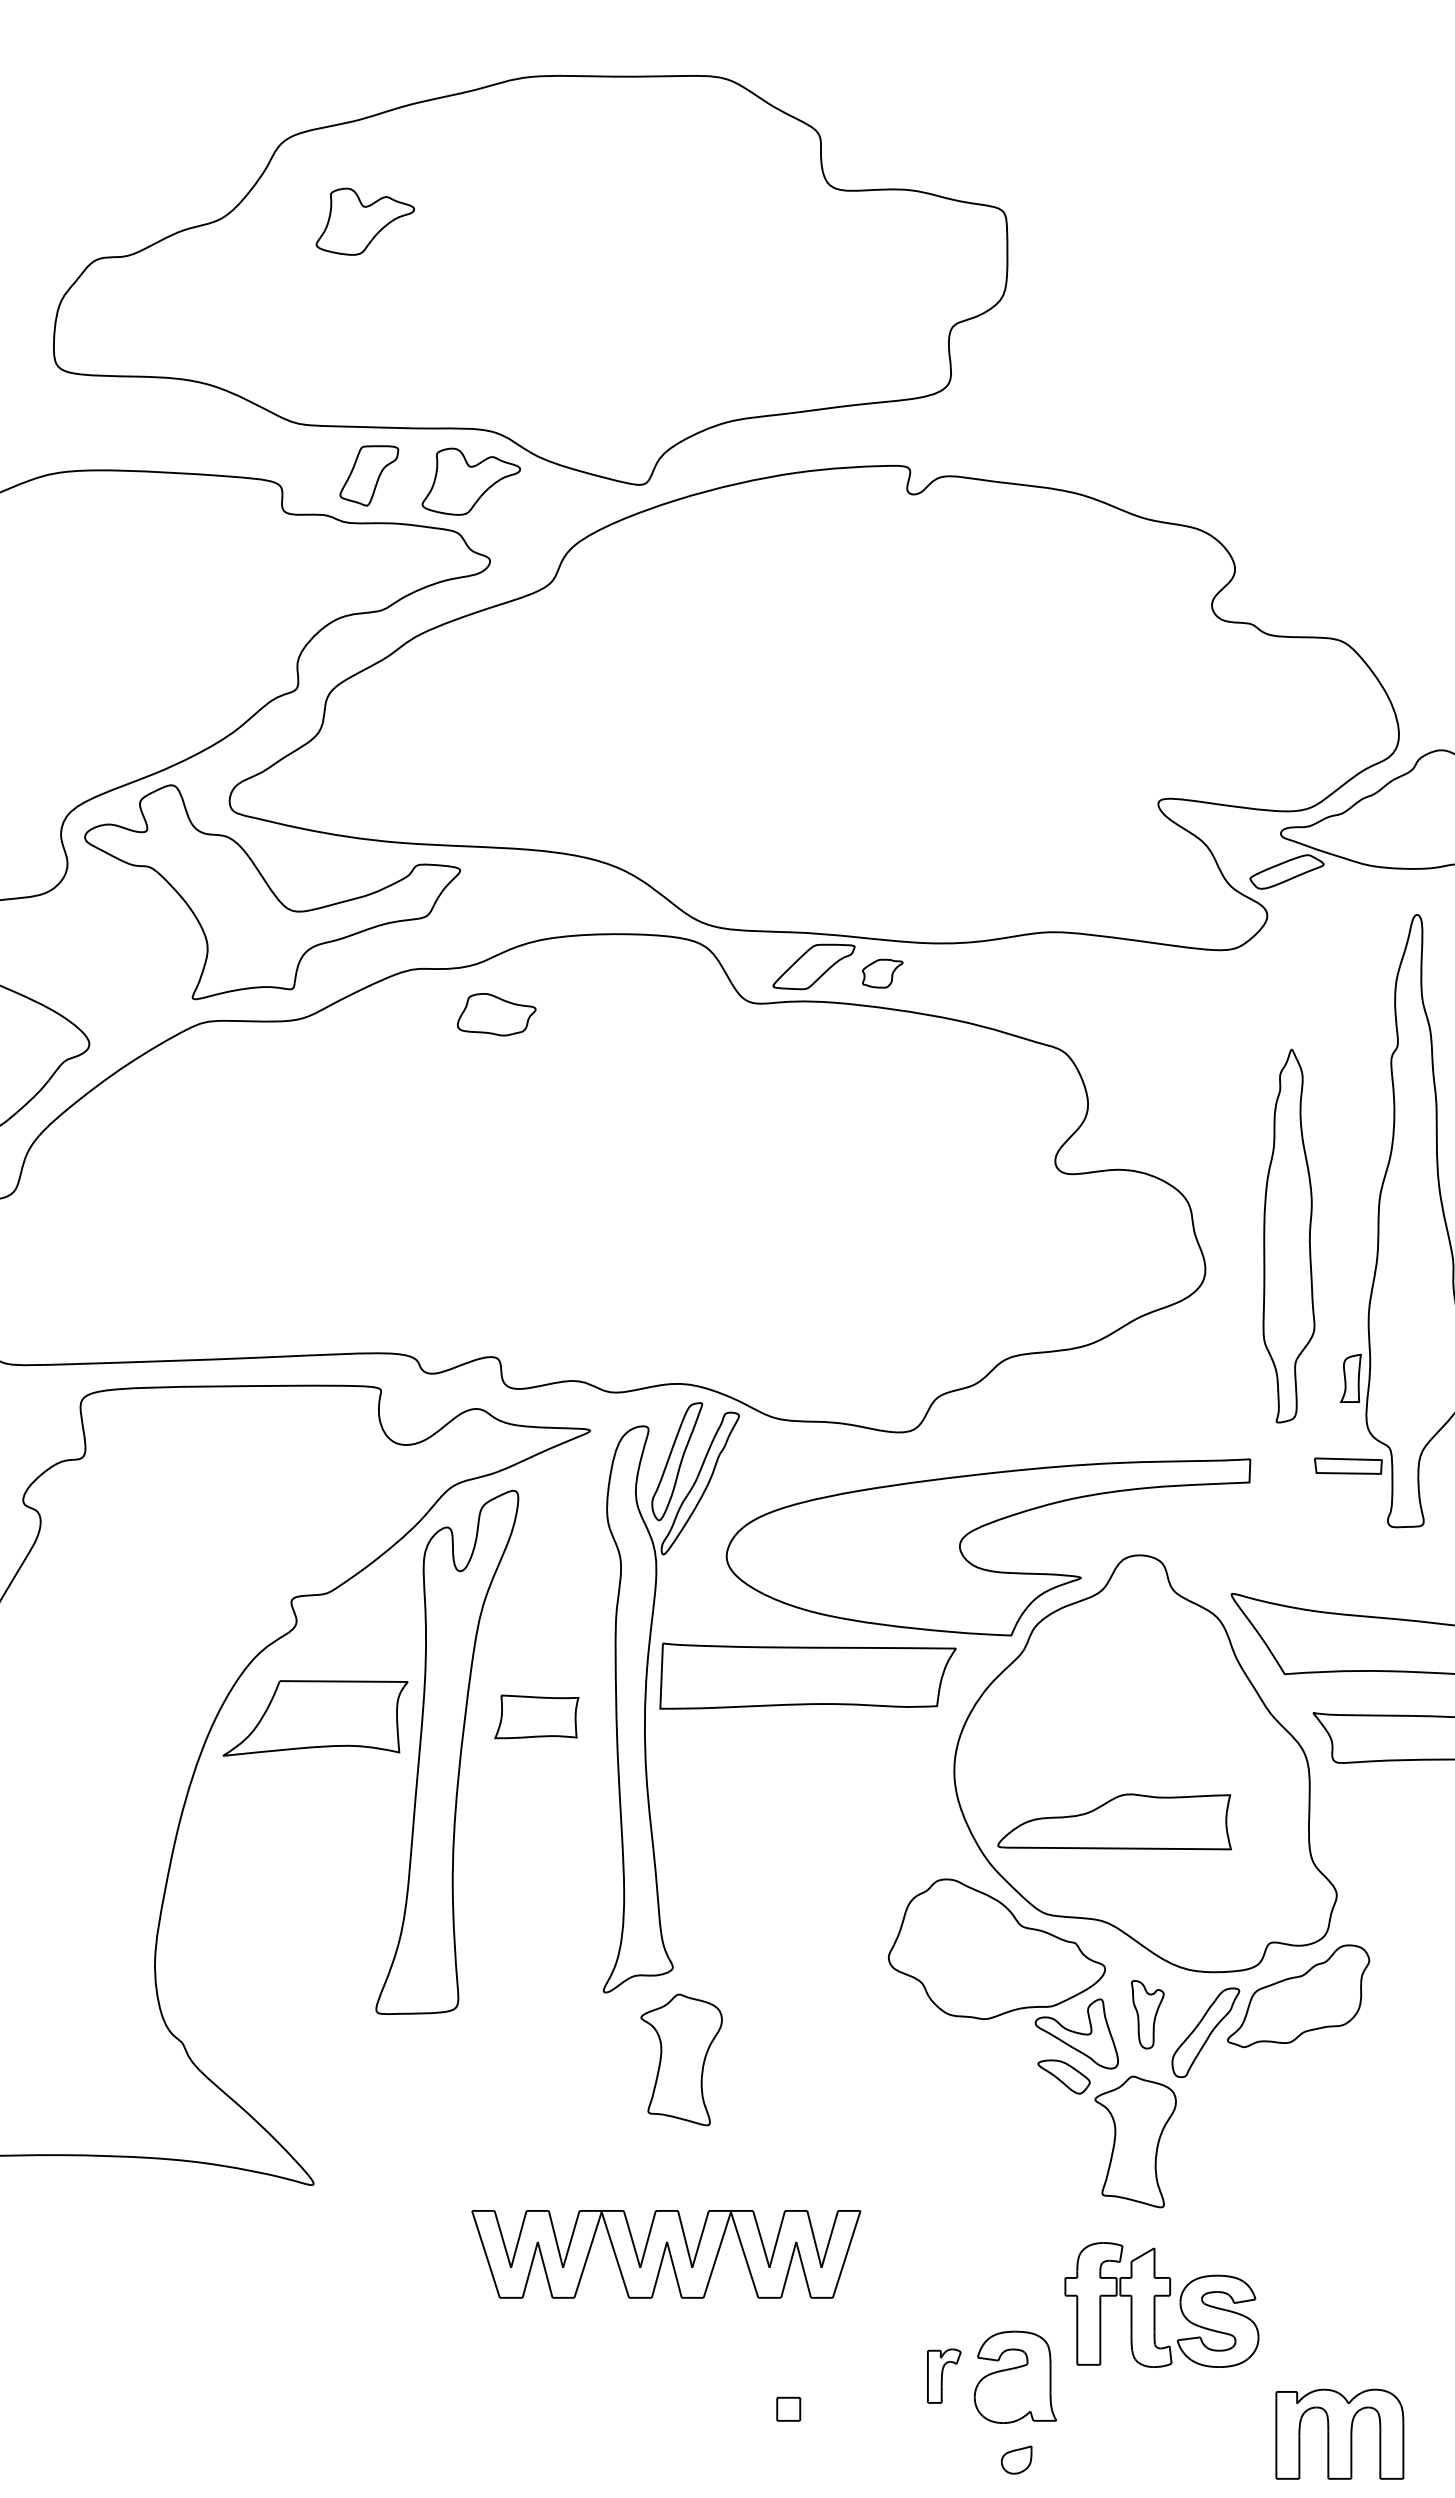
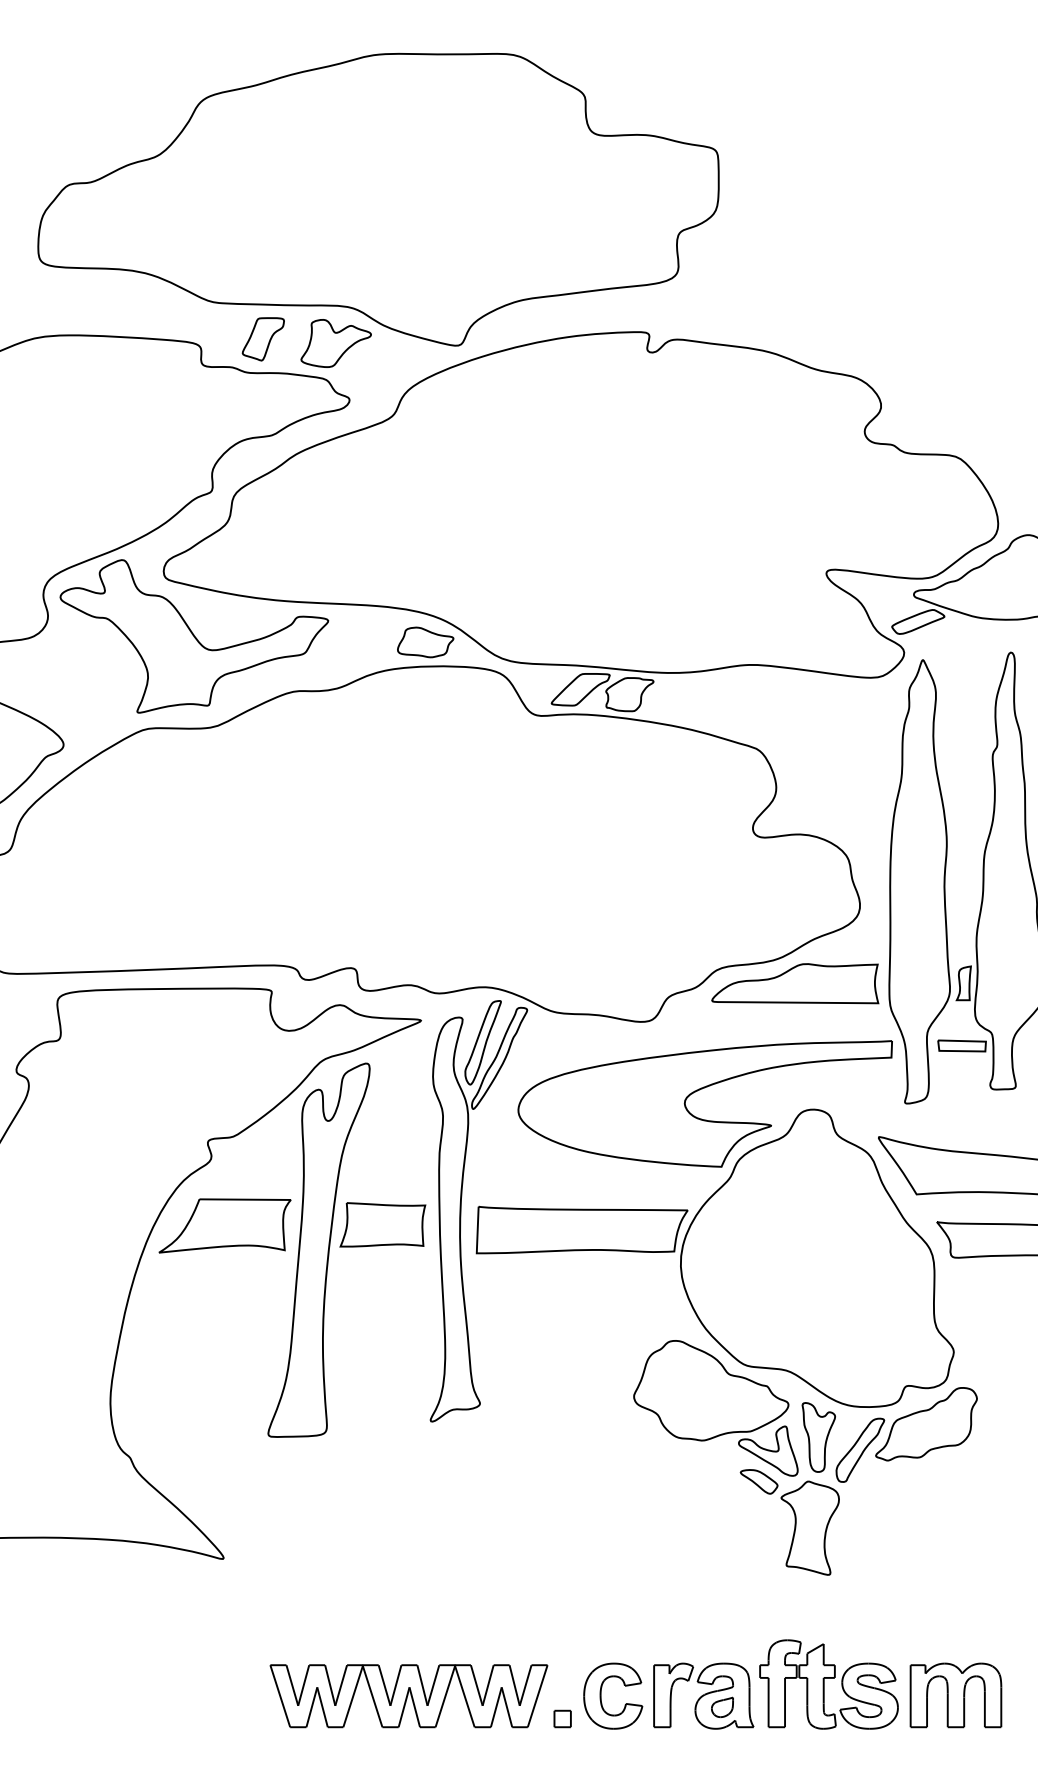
part: (365, 221) -> (260, 157), removed
part: (882, 973) -> (629, 694), size x1.67
part: (496, 1014) -> (425, 642), moved
part: (1288, 1235) -> (919, 881), size x1.67
part: (807, 1675) -> (581, 1229), moved
part: (536, 1716) -> (382, 1224), size x1.43
part: (1114, 1821) -> (795, 983), moved
part: (1147, 2014) -> (818, 1437), size x1.43
part: (681, 2059) -> (486, 1469), removed
part: (666, 2254) -> (409, 1696), moved
part: (1161, 2304) -> (828, 1684), moved
part: (944, 2375) -> (673, 1694), size x1.67
part: (842, 2376) -> (601, 1695), added
part: (1339, 2433) -> (955, 1694), moved
part: (1016, 2459) -> (722, 1707), moved

